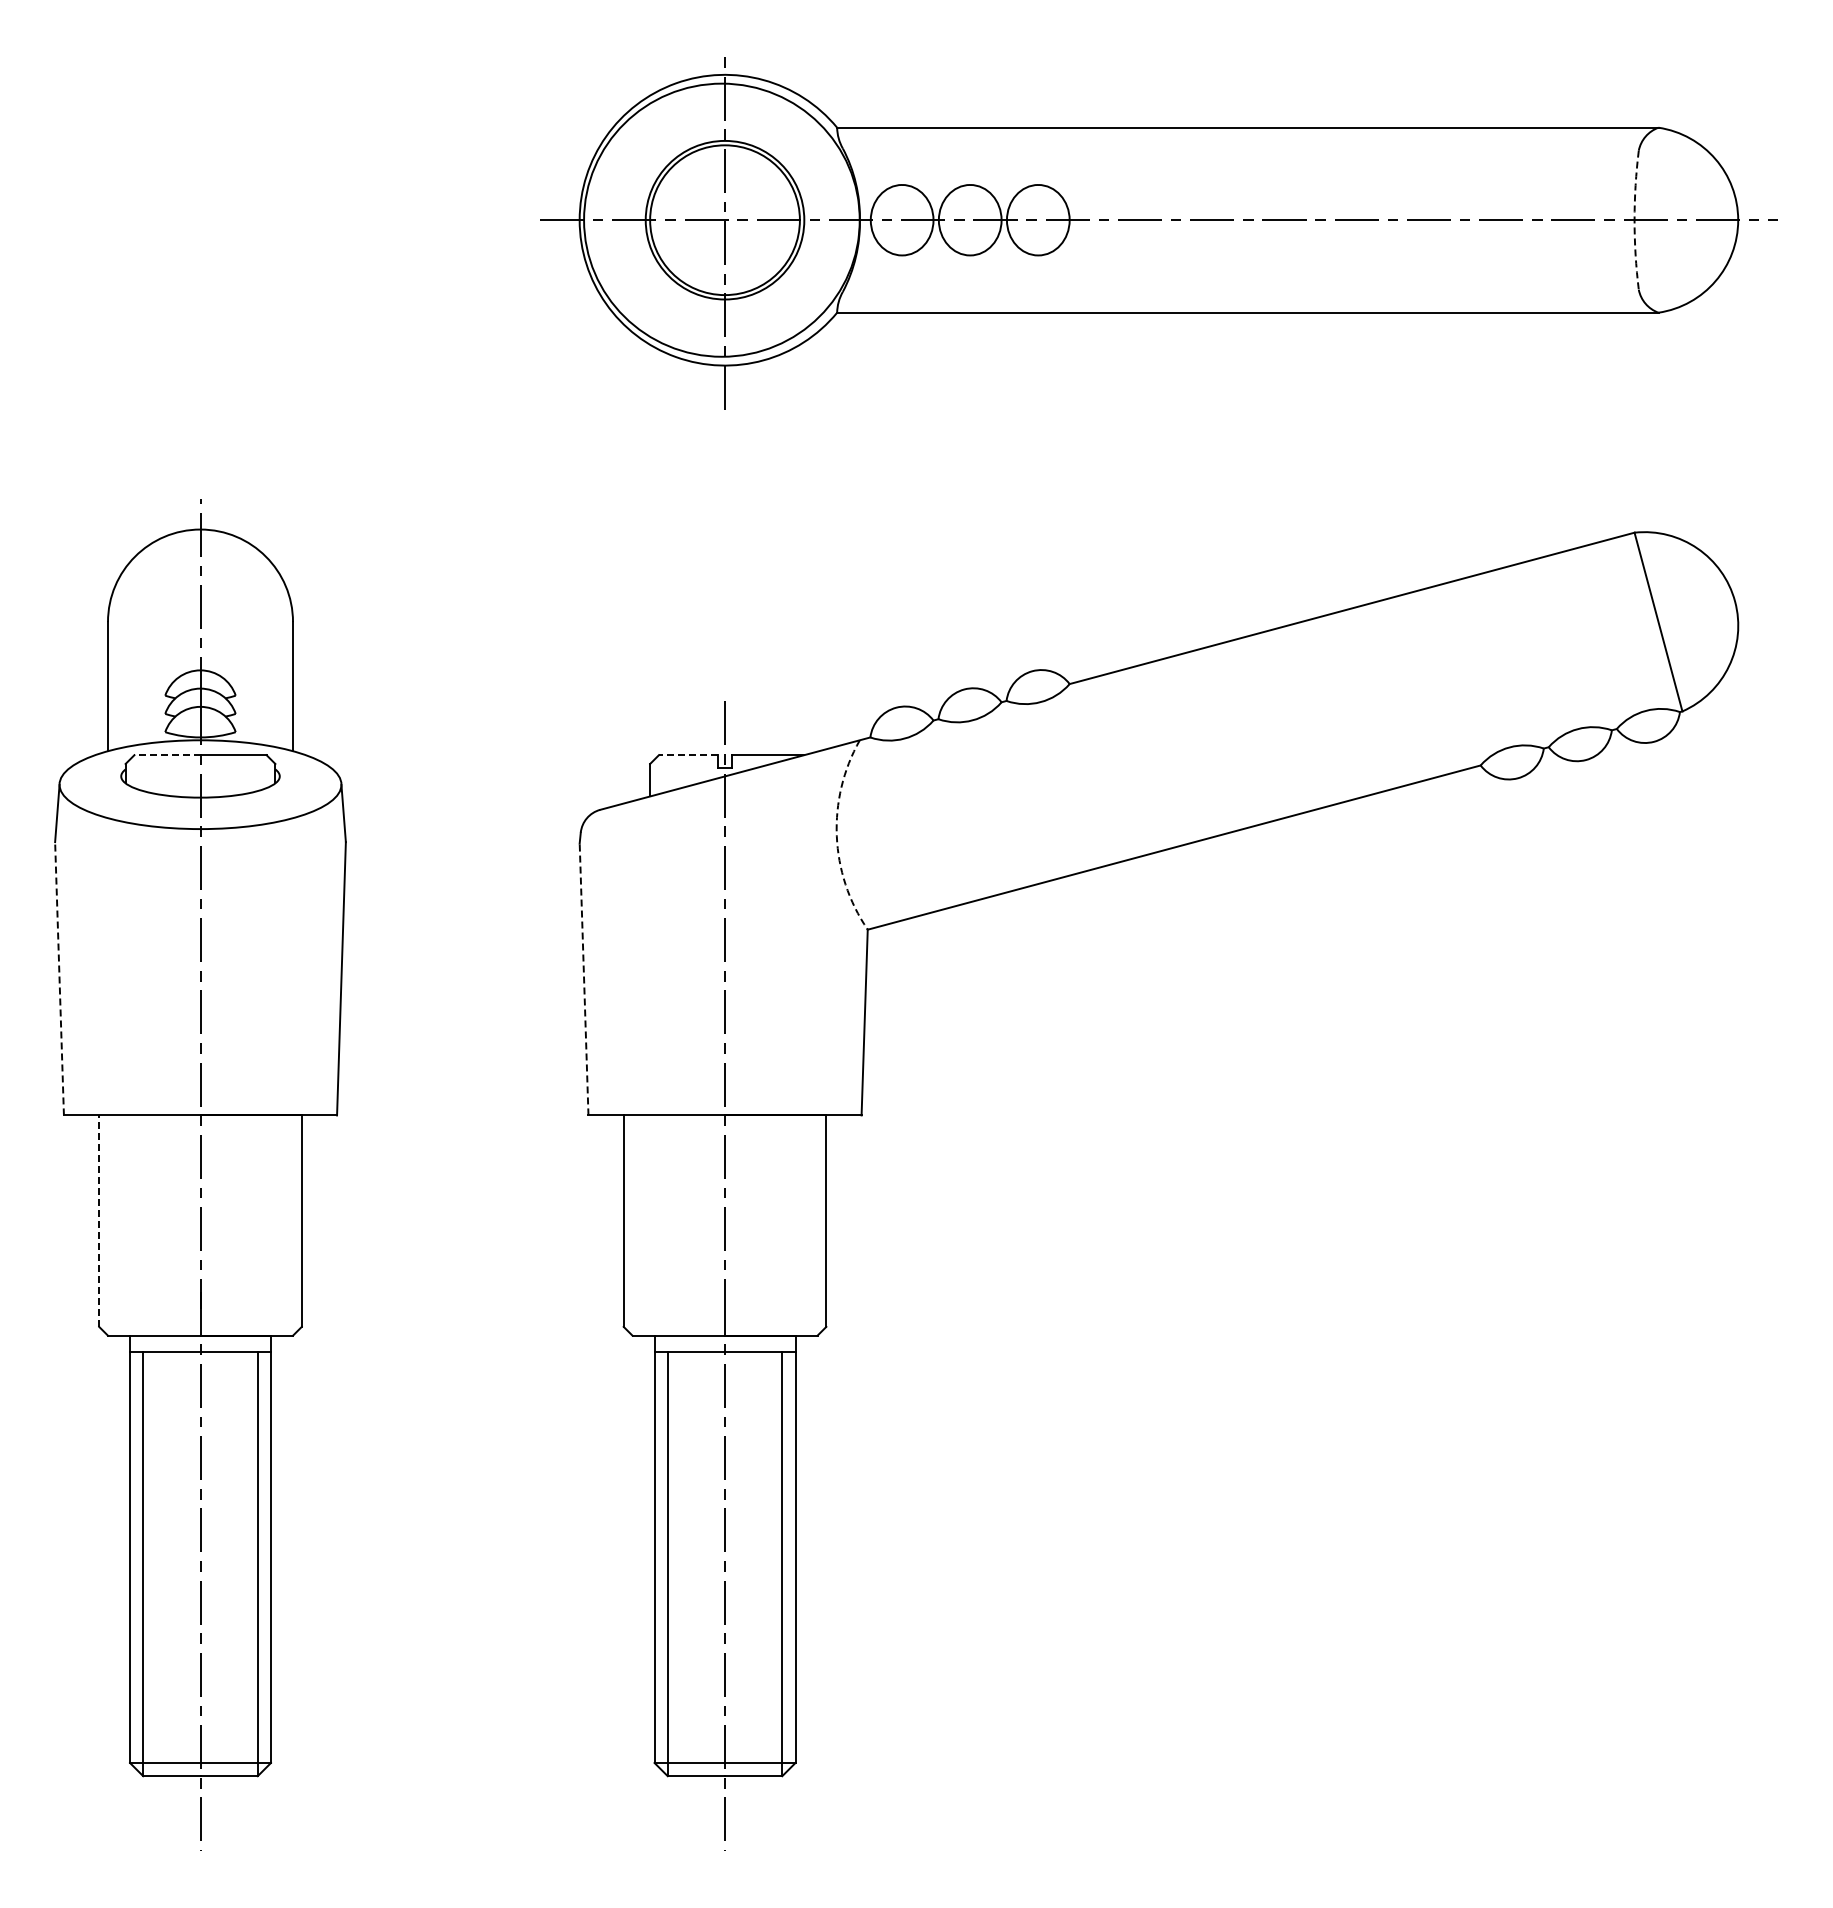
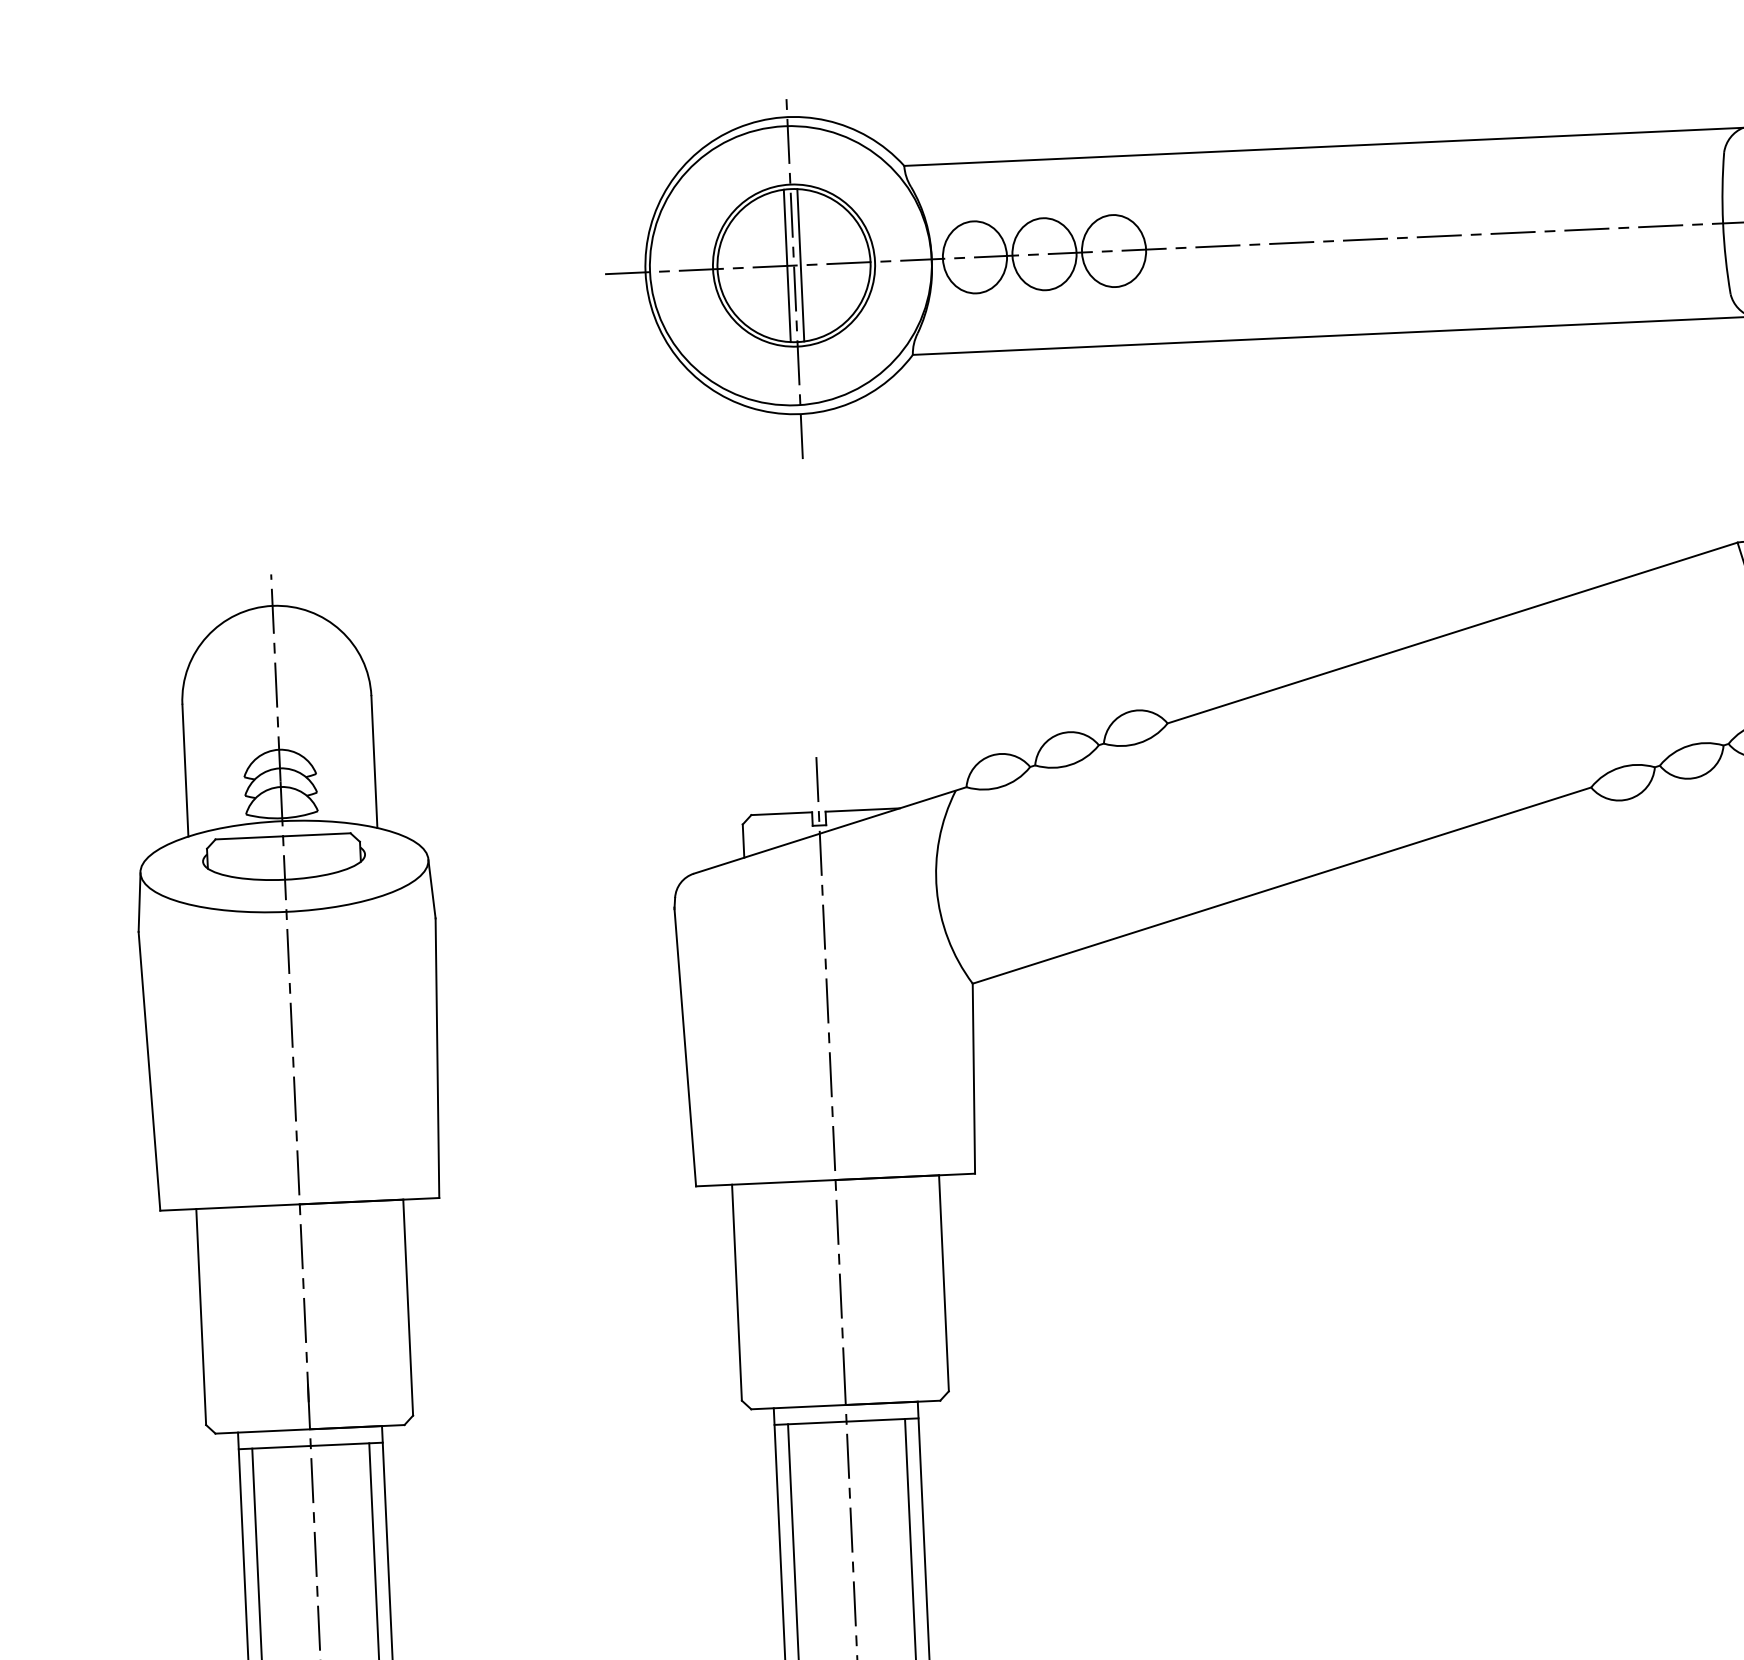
line: (718, 219) -> (787, 265), added
line: (731, 219) -> (800, 264), added
arc: (1634, 220) -> (1723, 223), dashed -> solid
line: (166, 755) -> (248, 838), dashed -> solid
line: (688, 755) -> (781, 814), dashed -> solid
arc: (836, 836) -> (936, 889), dashed -> solid
line: (59, 978) -> (149, 1071), dashed -> solid
line: (584, 978) -> (685, 1046), dashed -> solid
line: (99, 1221) -> (201, 1317), dashed -> solid

